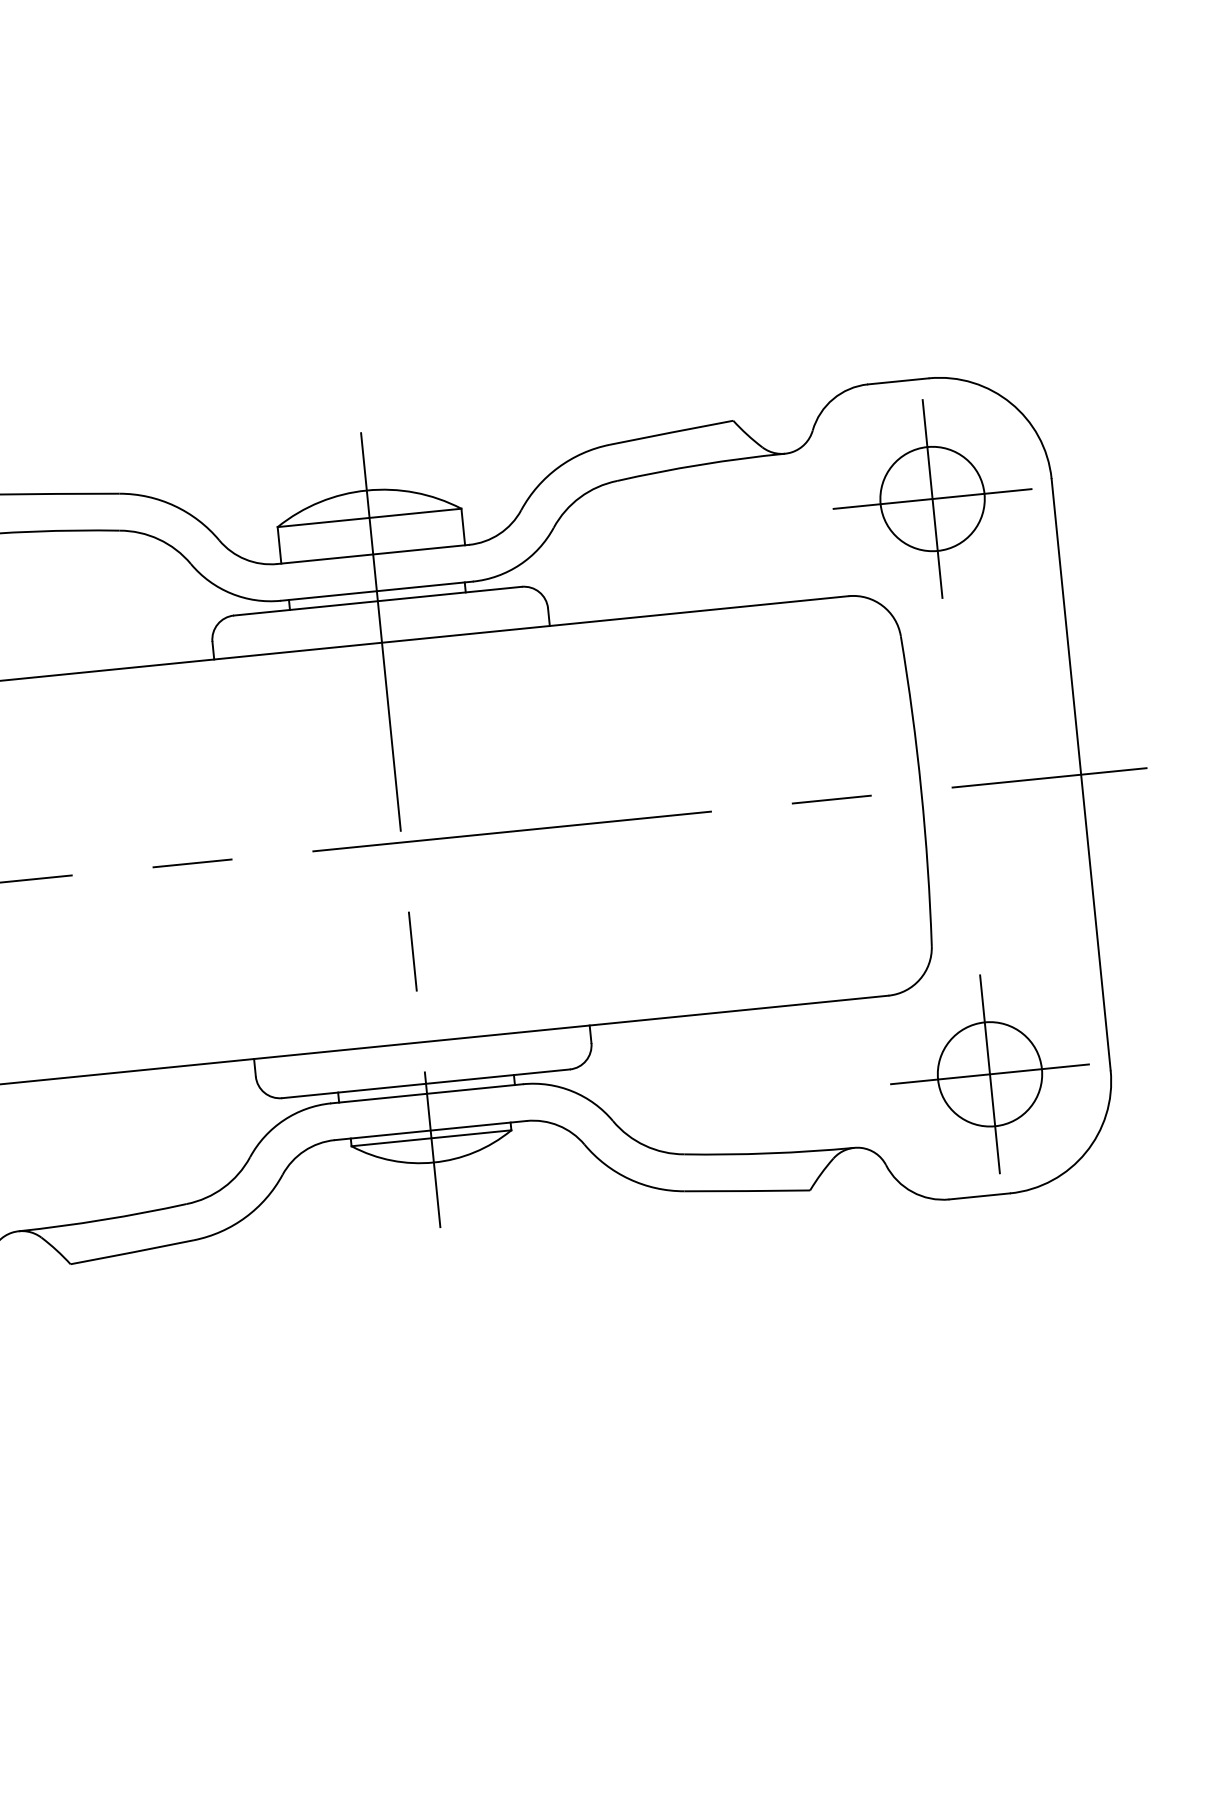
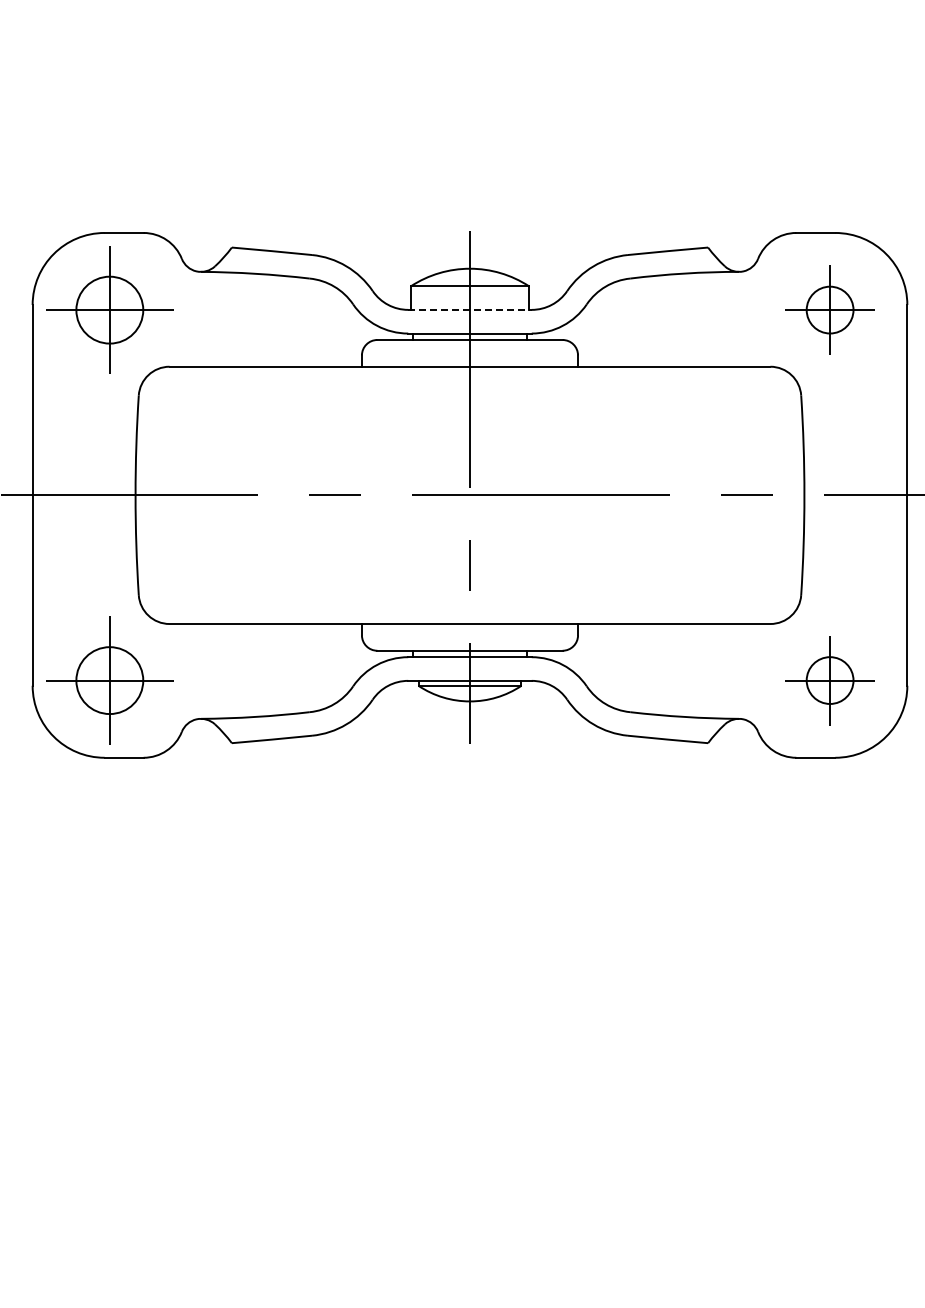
part: (931, 498) -> (829, 309), size x0.7
line: (373, 553) -> (470, 309), solid -> dashed
part: (988, 1074) -> (829, 680), size x0.7

